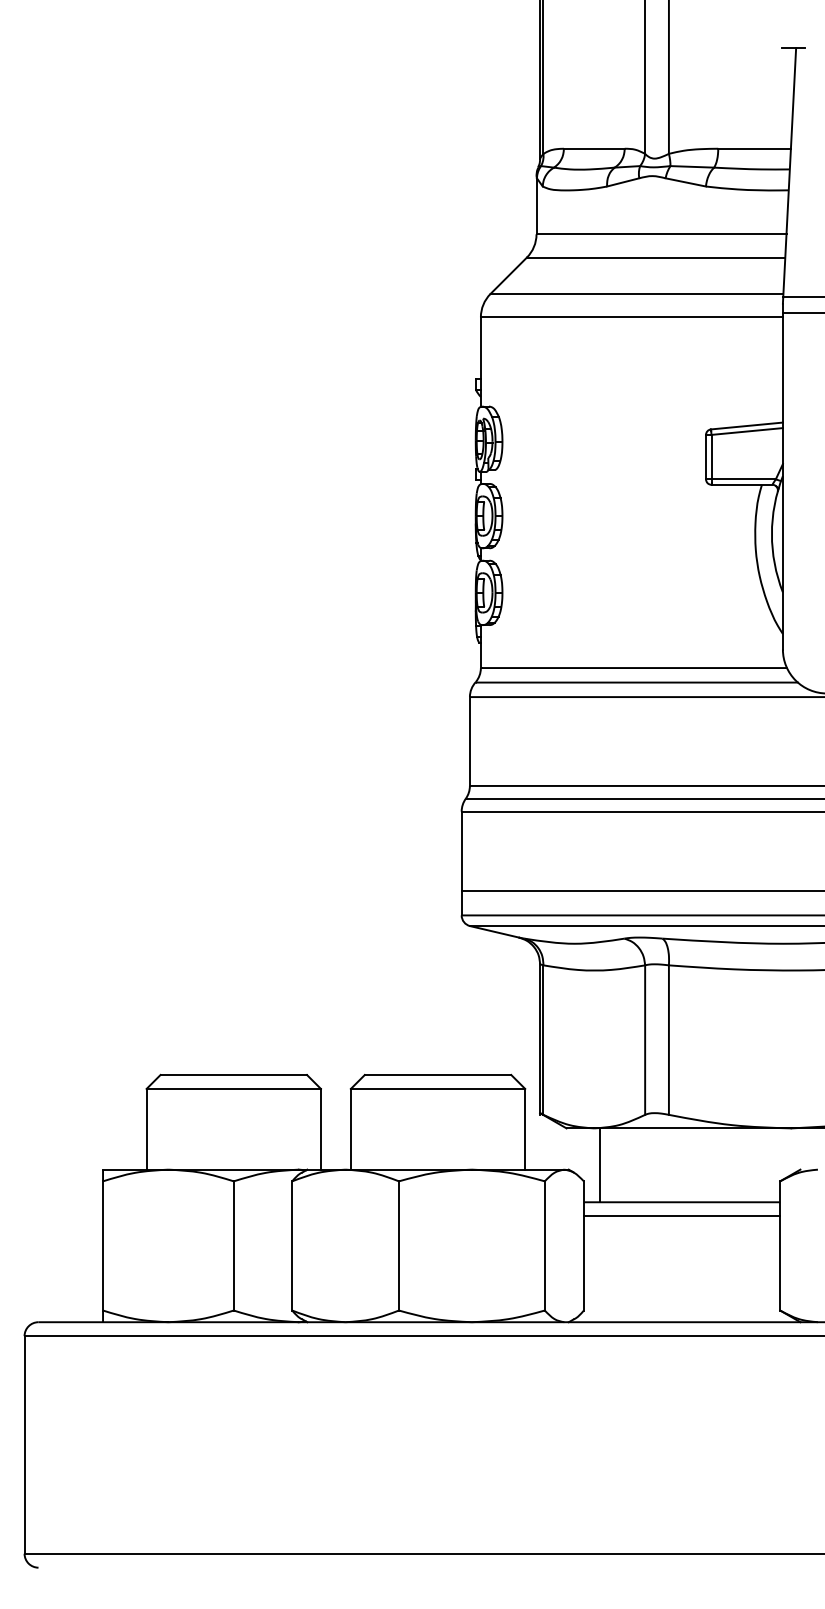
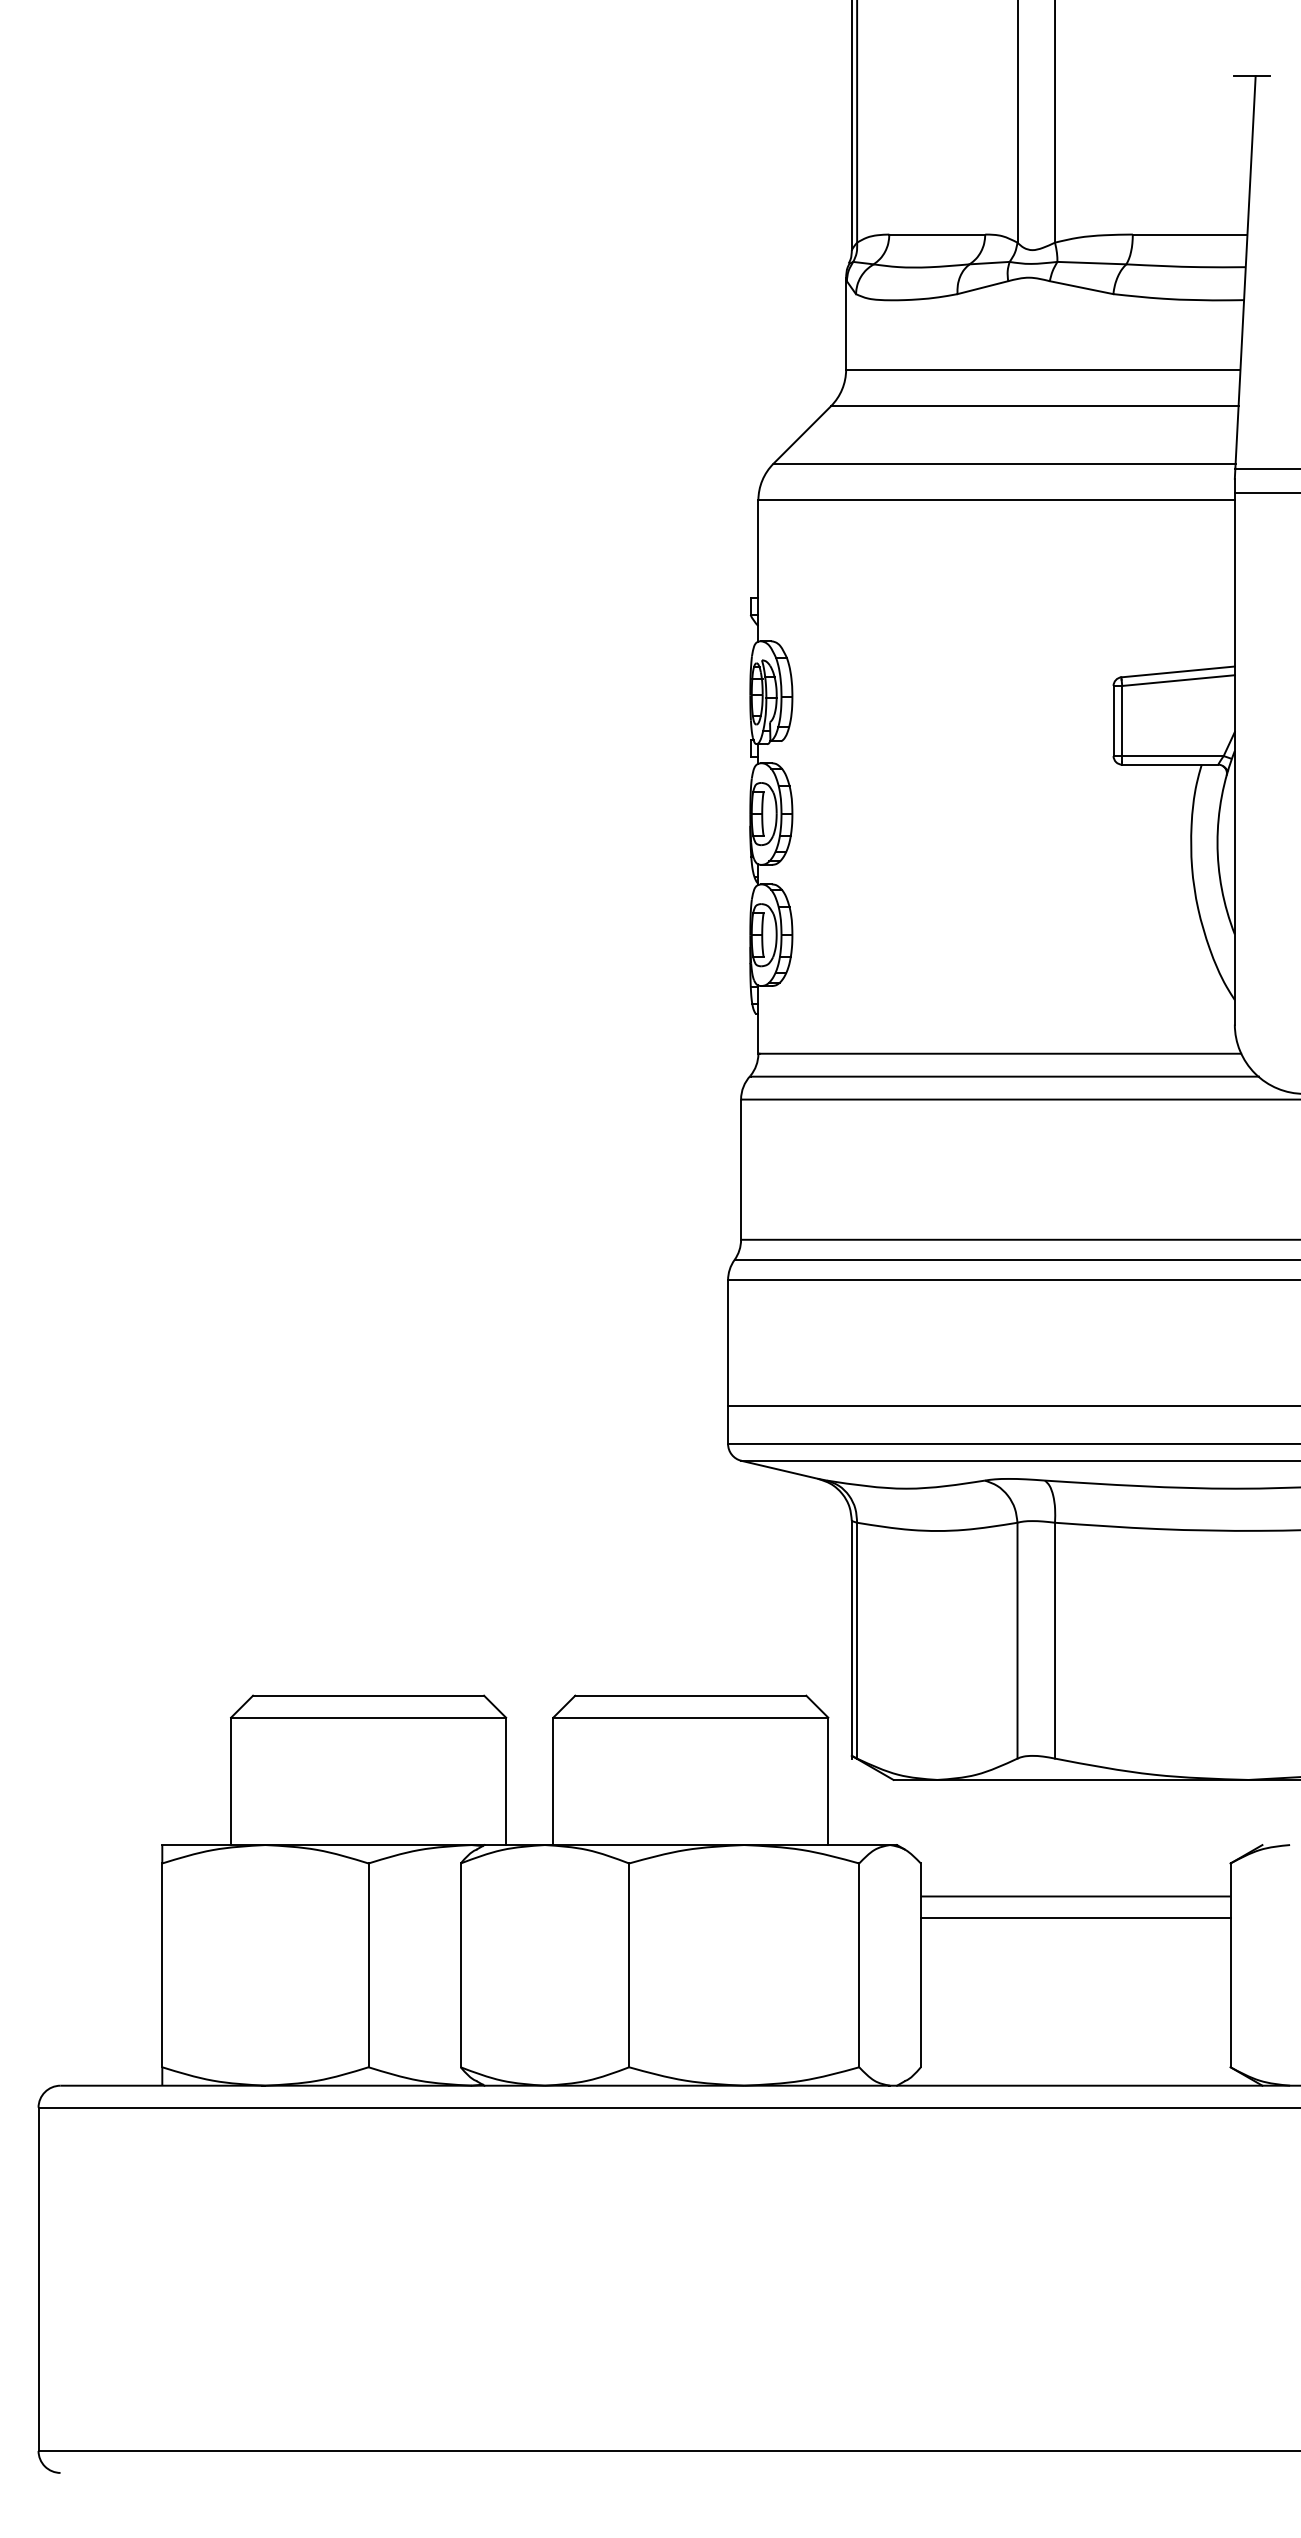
line: (600, 1165) -> (947, 1838), removed

